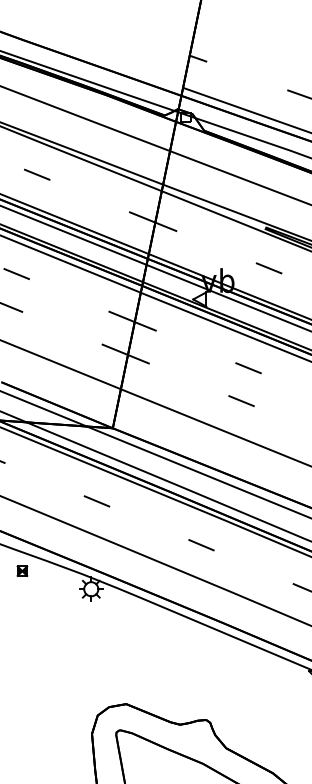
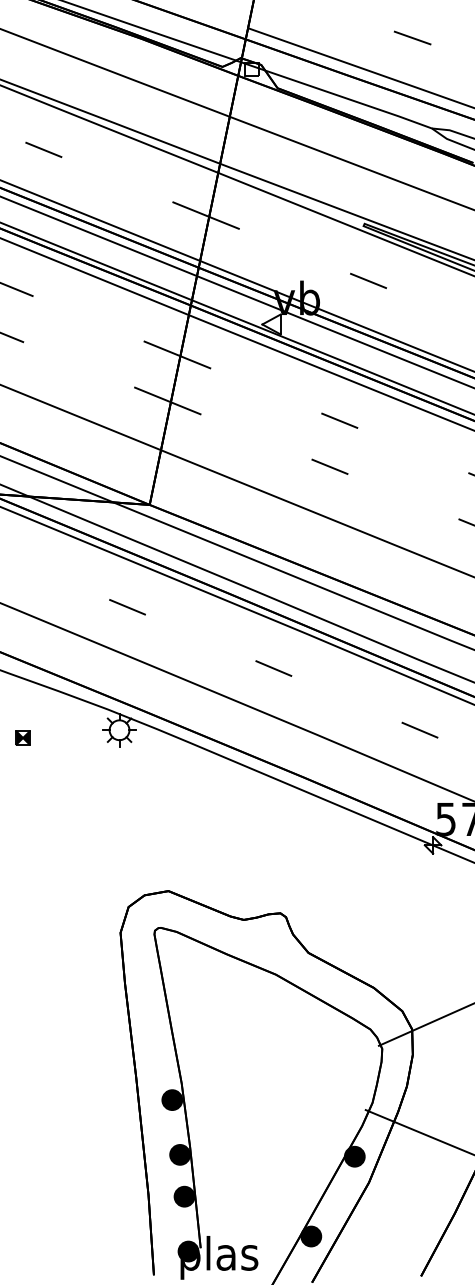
part: (21, 570) -> (22, 737), moved

